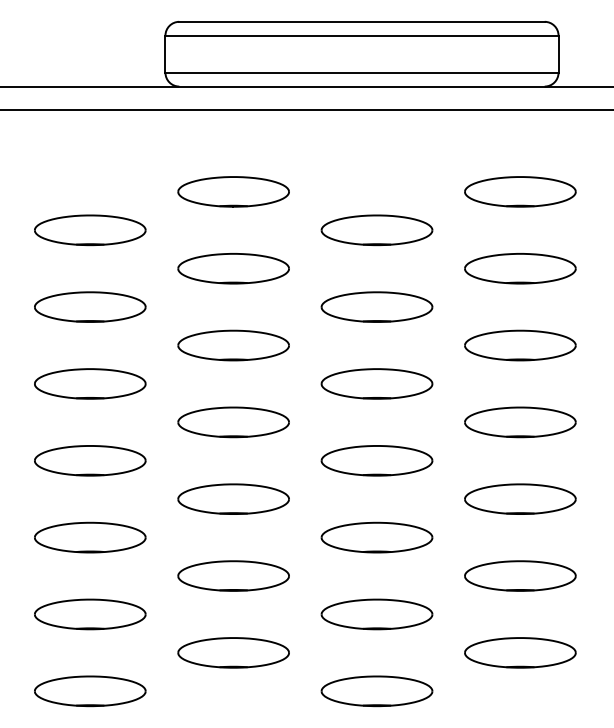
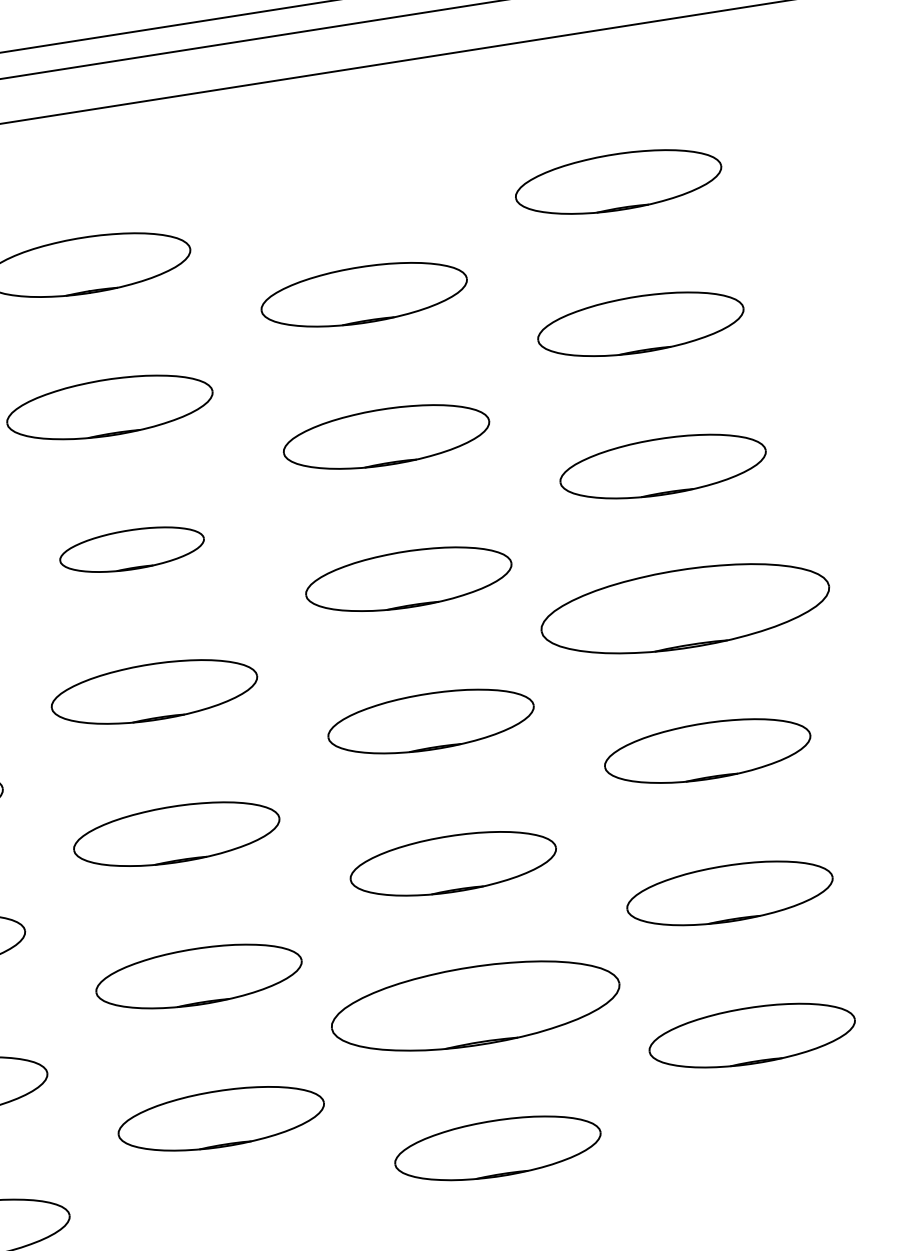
part: (233, 345) -> (131, 549), size x0.7
part: (520, 422) -> (685, 608), size x1.4
part: (376, 614) -> (474, 1006), size x1.4

